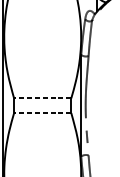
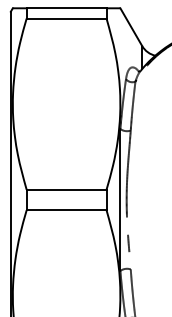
line: (42, 98) -> (66, 189), dashed -> solid
line: (42, 113) -> (66, 210), dashed -> solid

